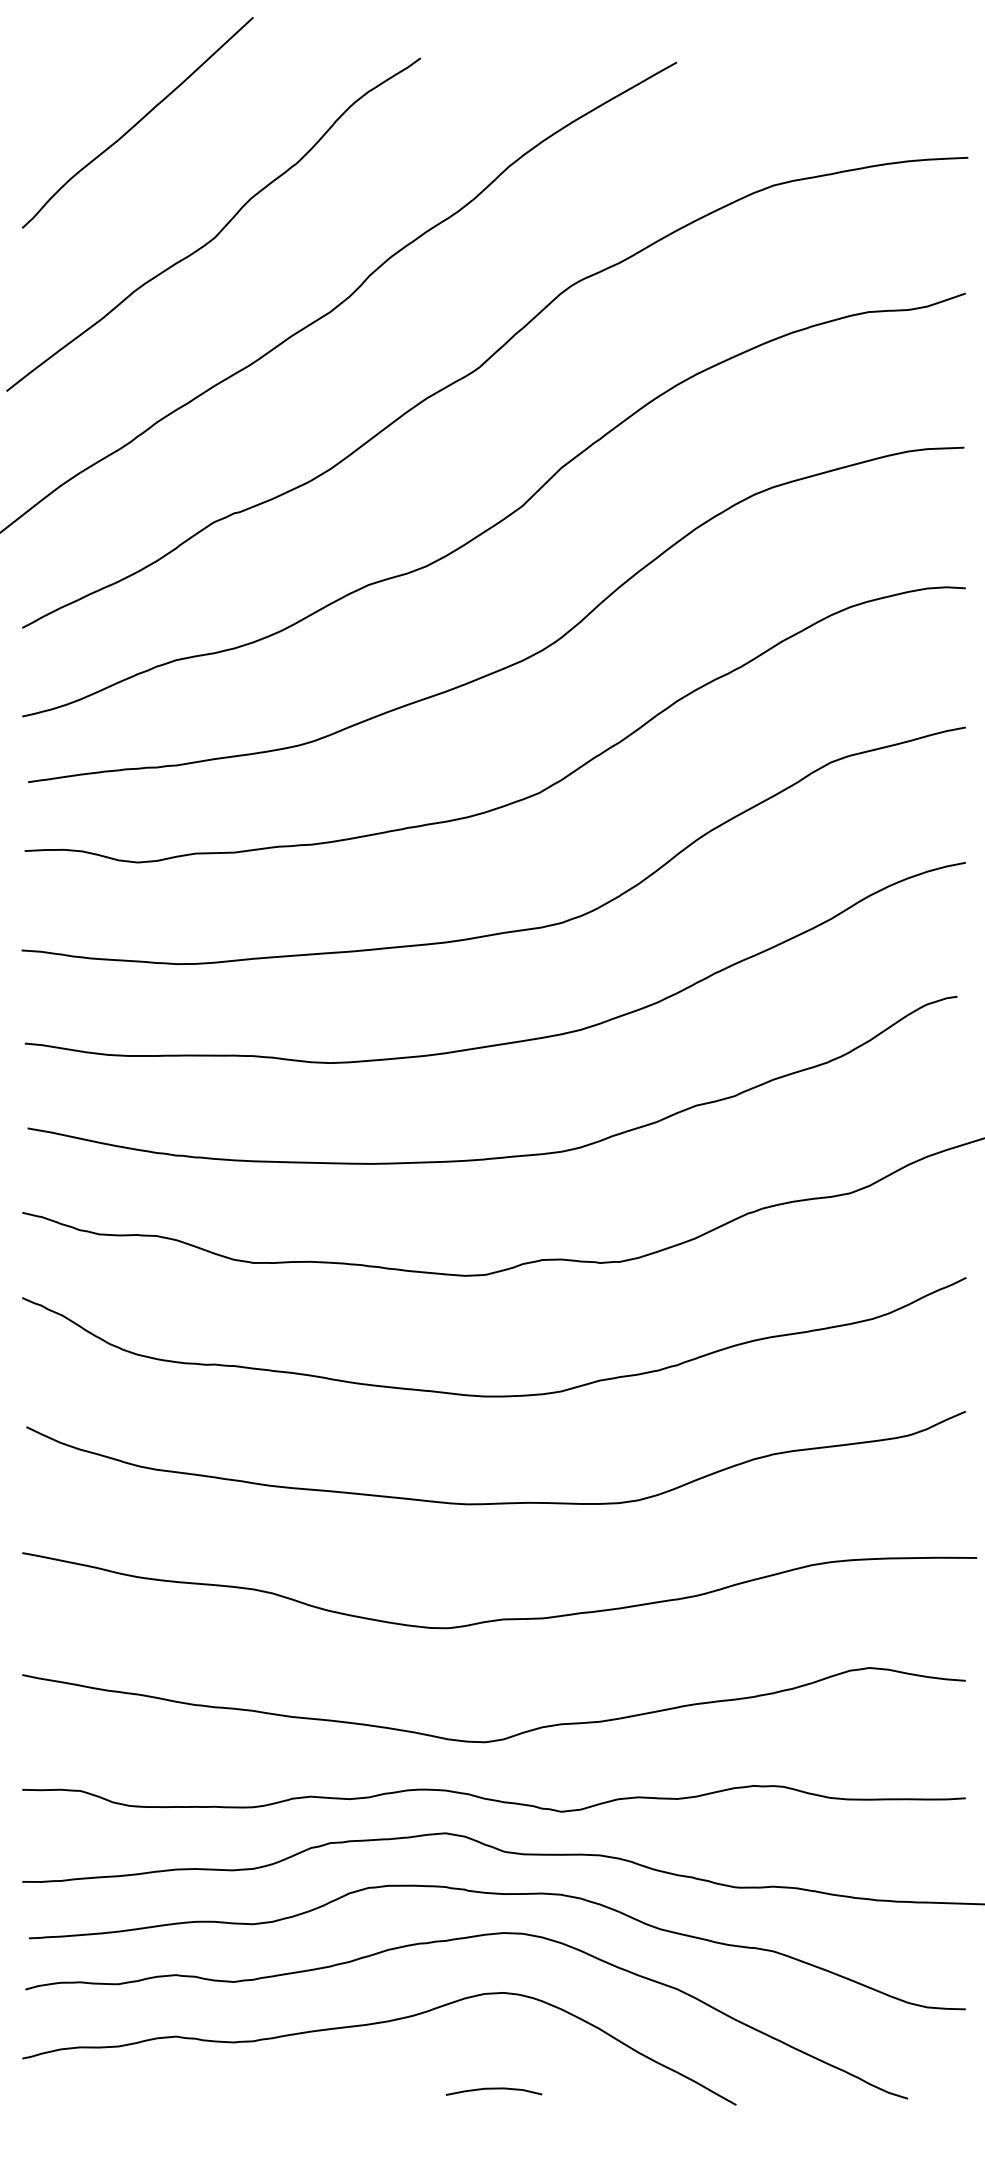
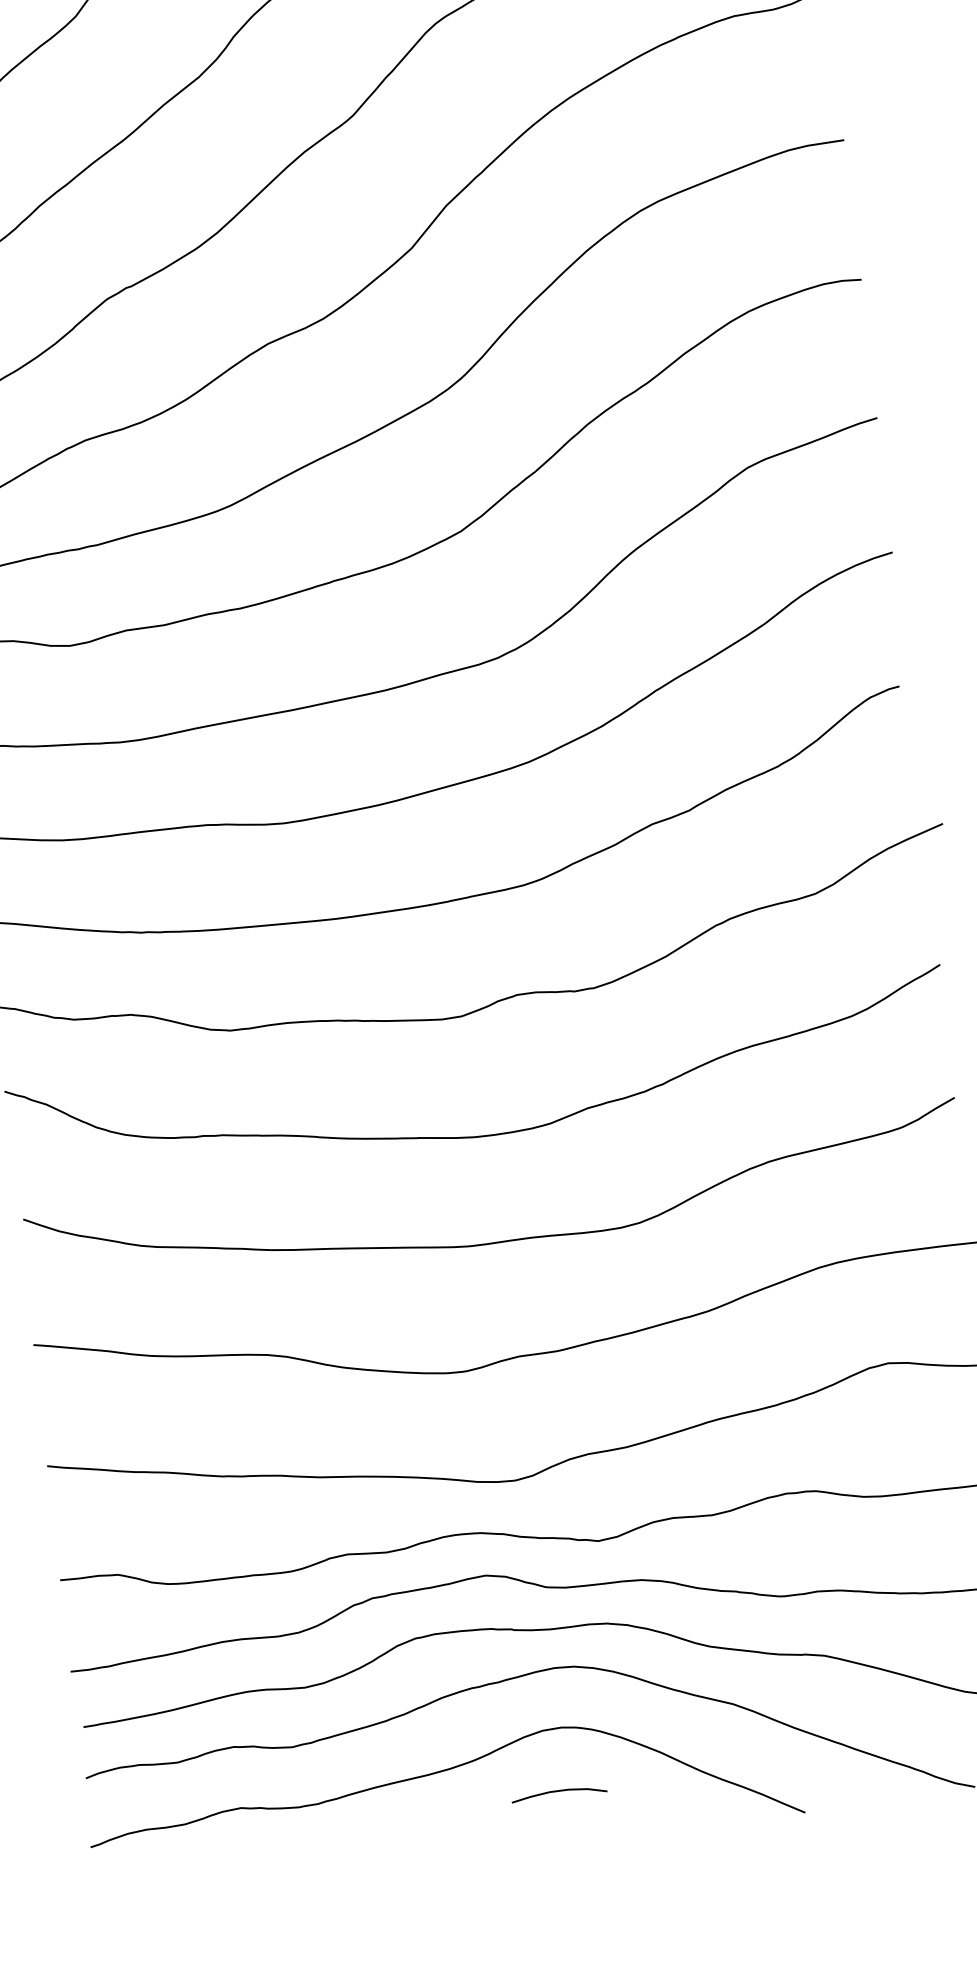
curve: (493, 2089) -> (558, 1791), moved

